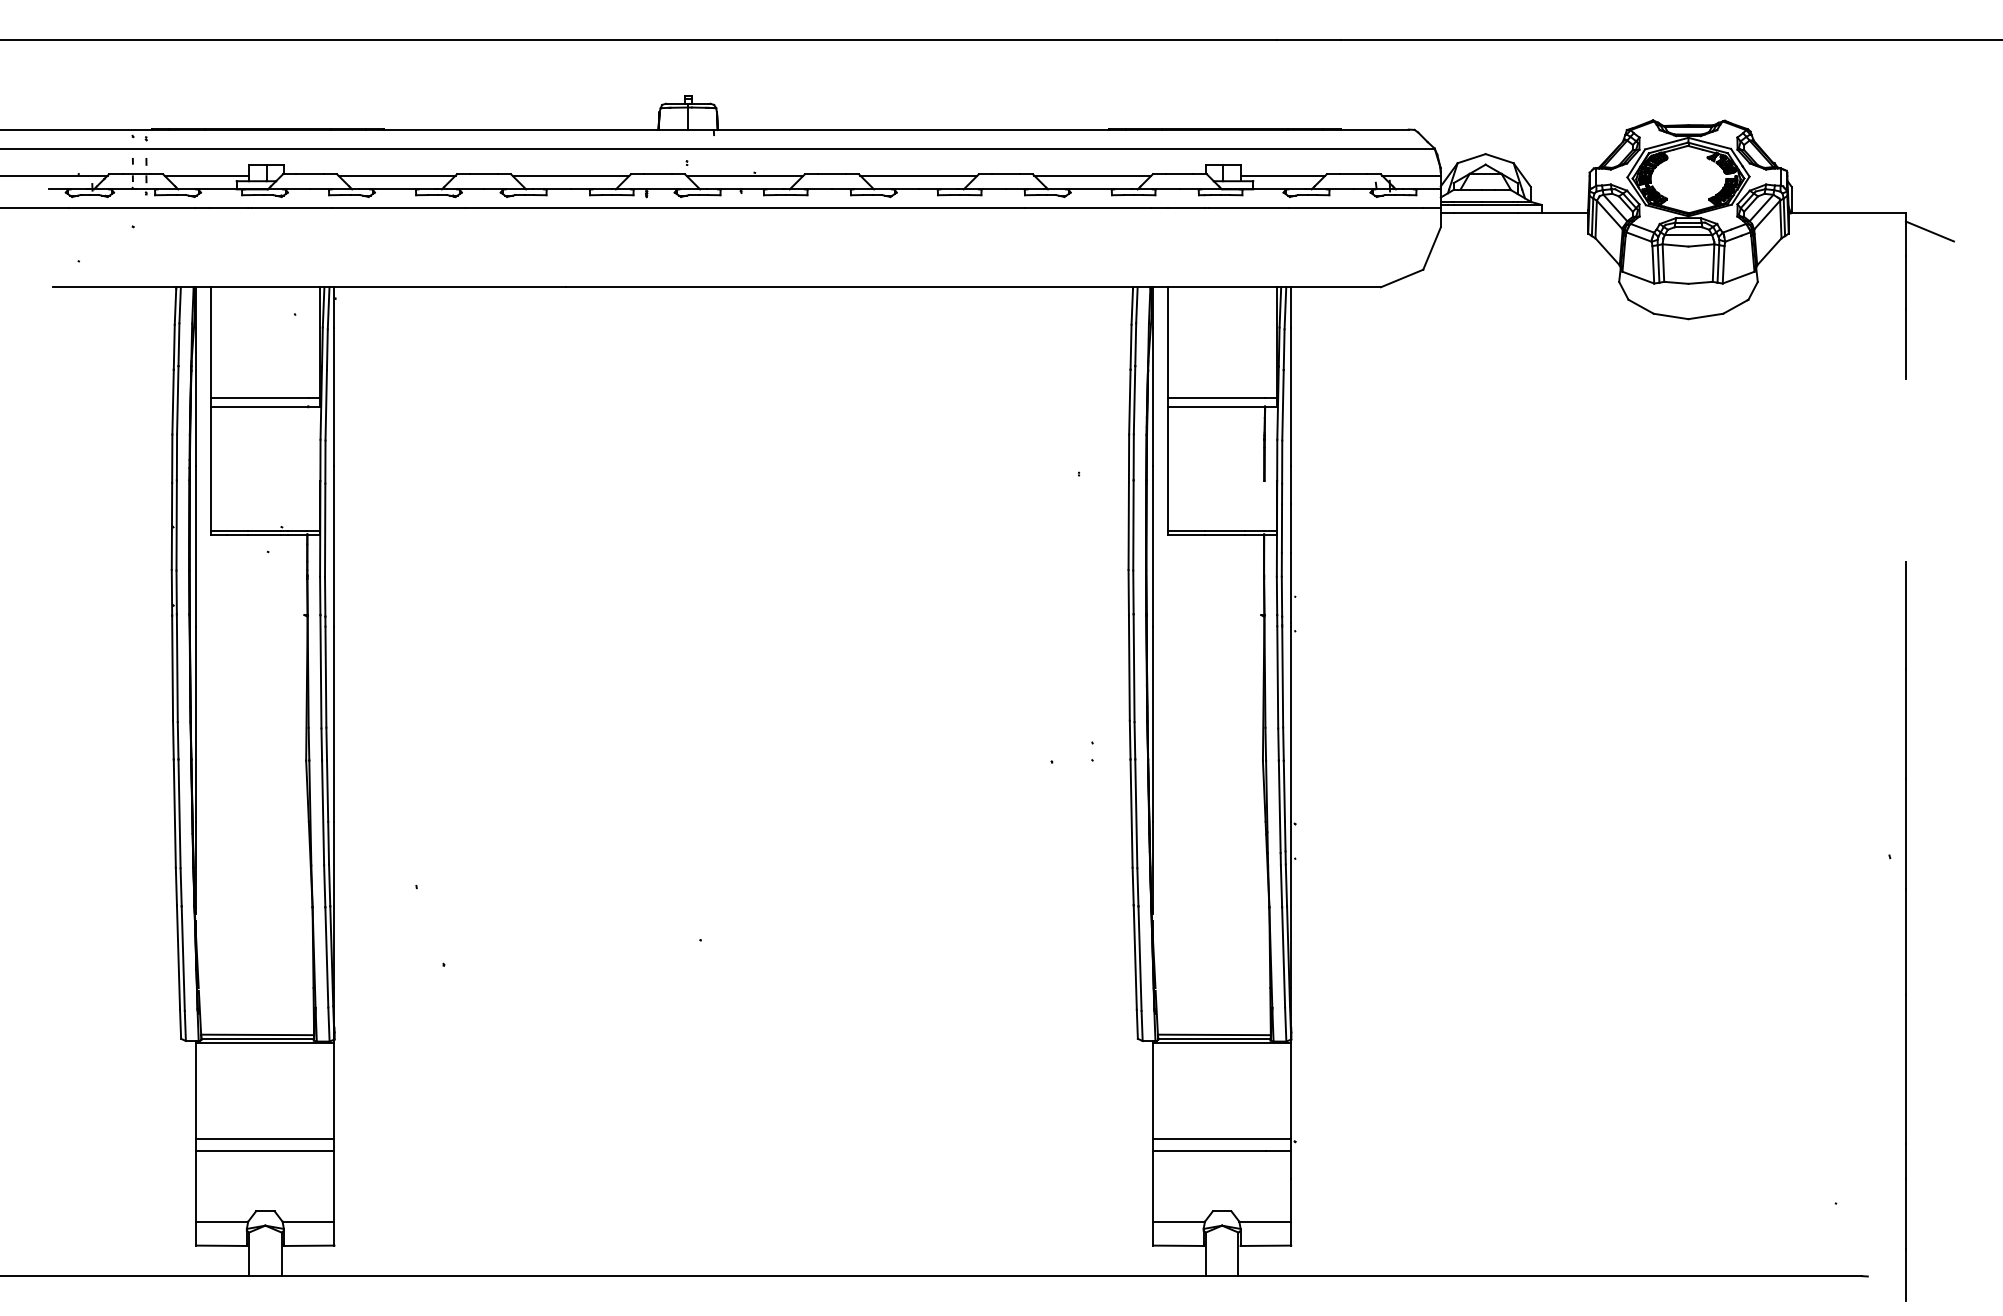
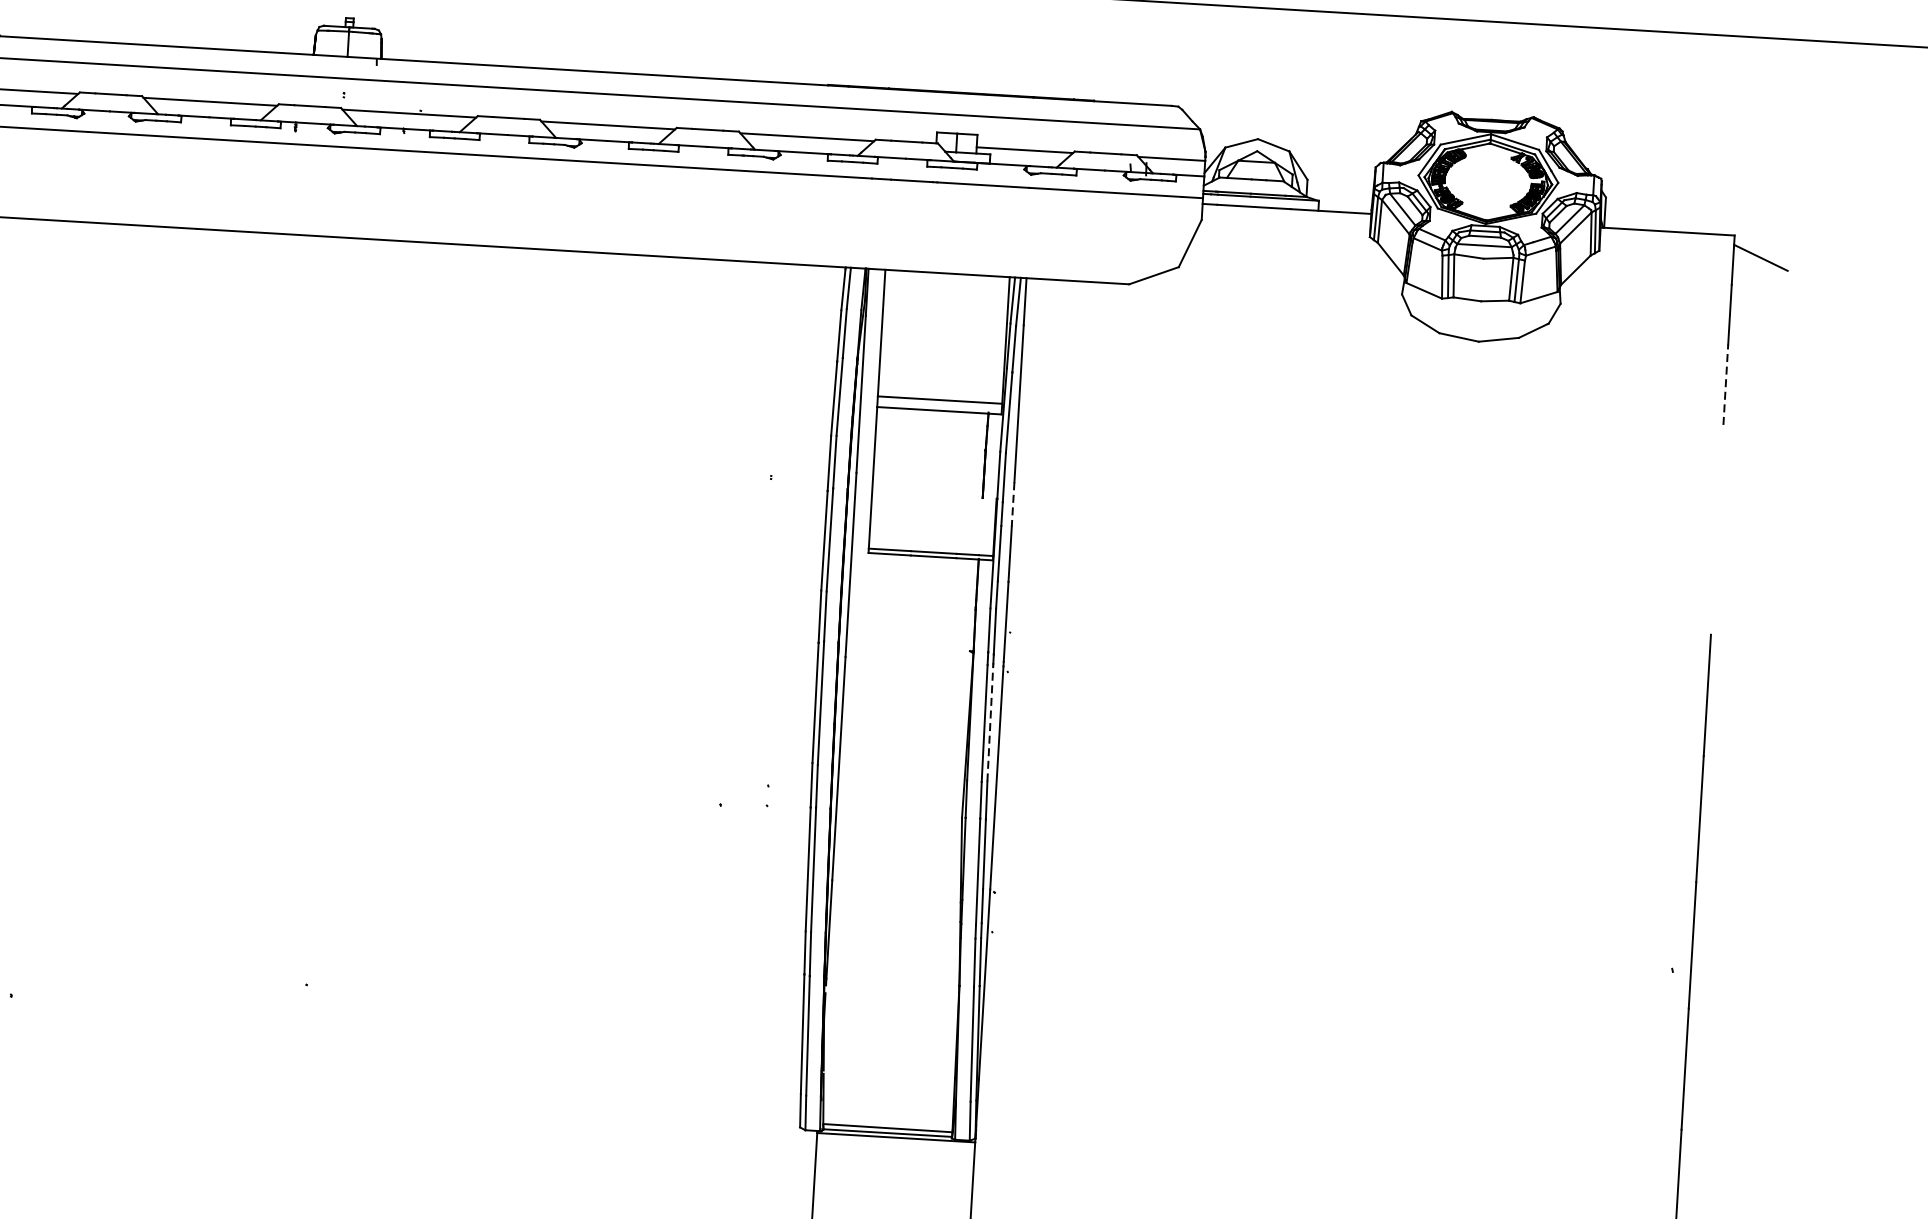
line: (1905, 343) -> (1725, 384), solid -> dashed
line: (1291, 485) -> (1013, 504), solid -> dashed
line: (1282, 677) -> (990, 723), solid -> dashed

